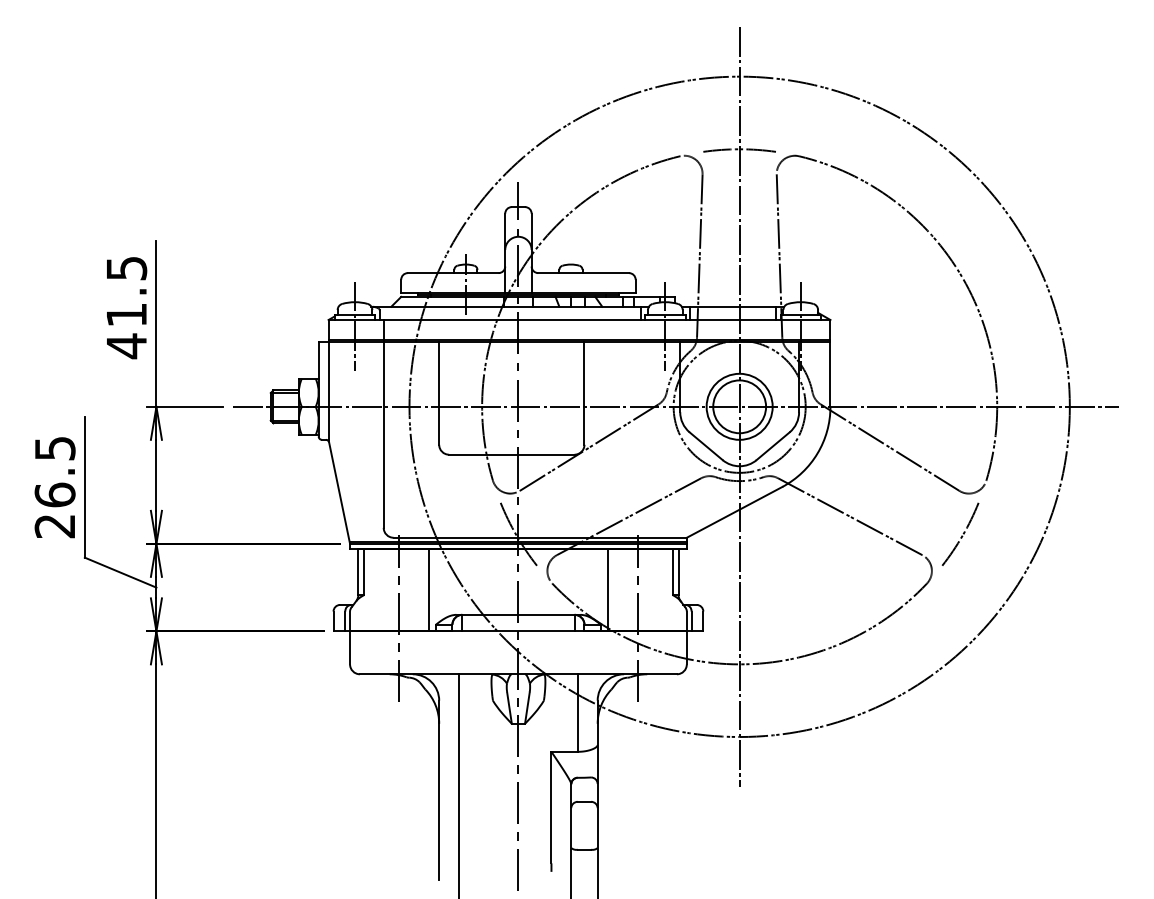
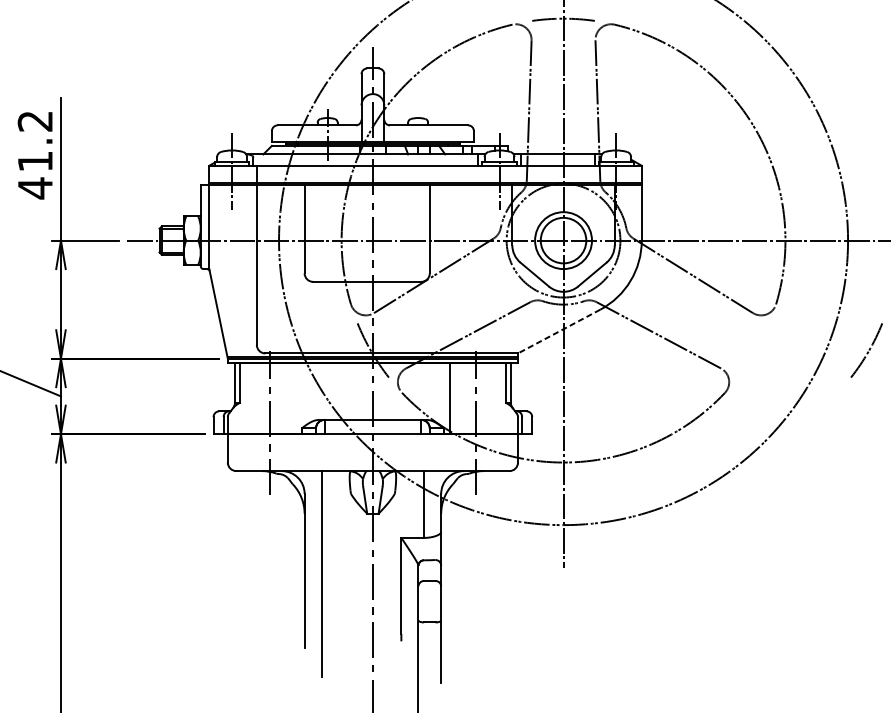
text: (126, 268) -> (35, 121), 41.5 -> 41.2
line: (734, 512) -> (559, 331), solid -> dashed
arc: (962, 533) -> (868, 349), moved
line: (429, 589) -> (296, 398), removed

